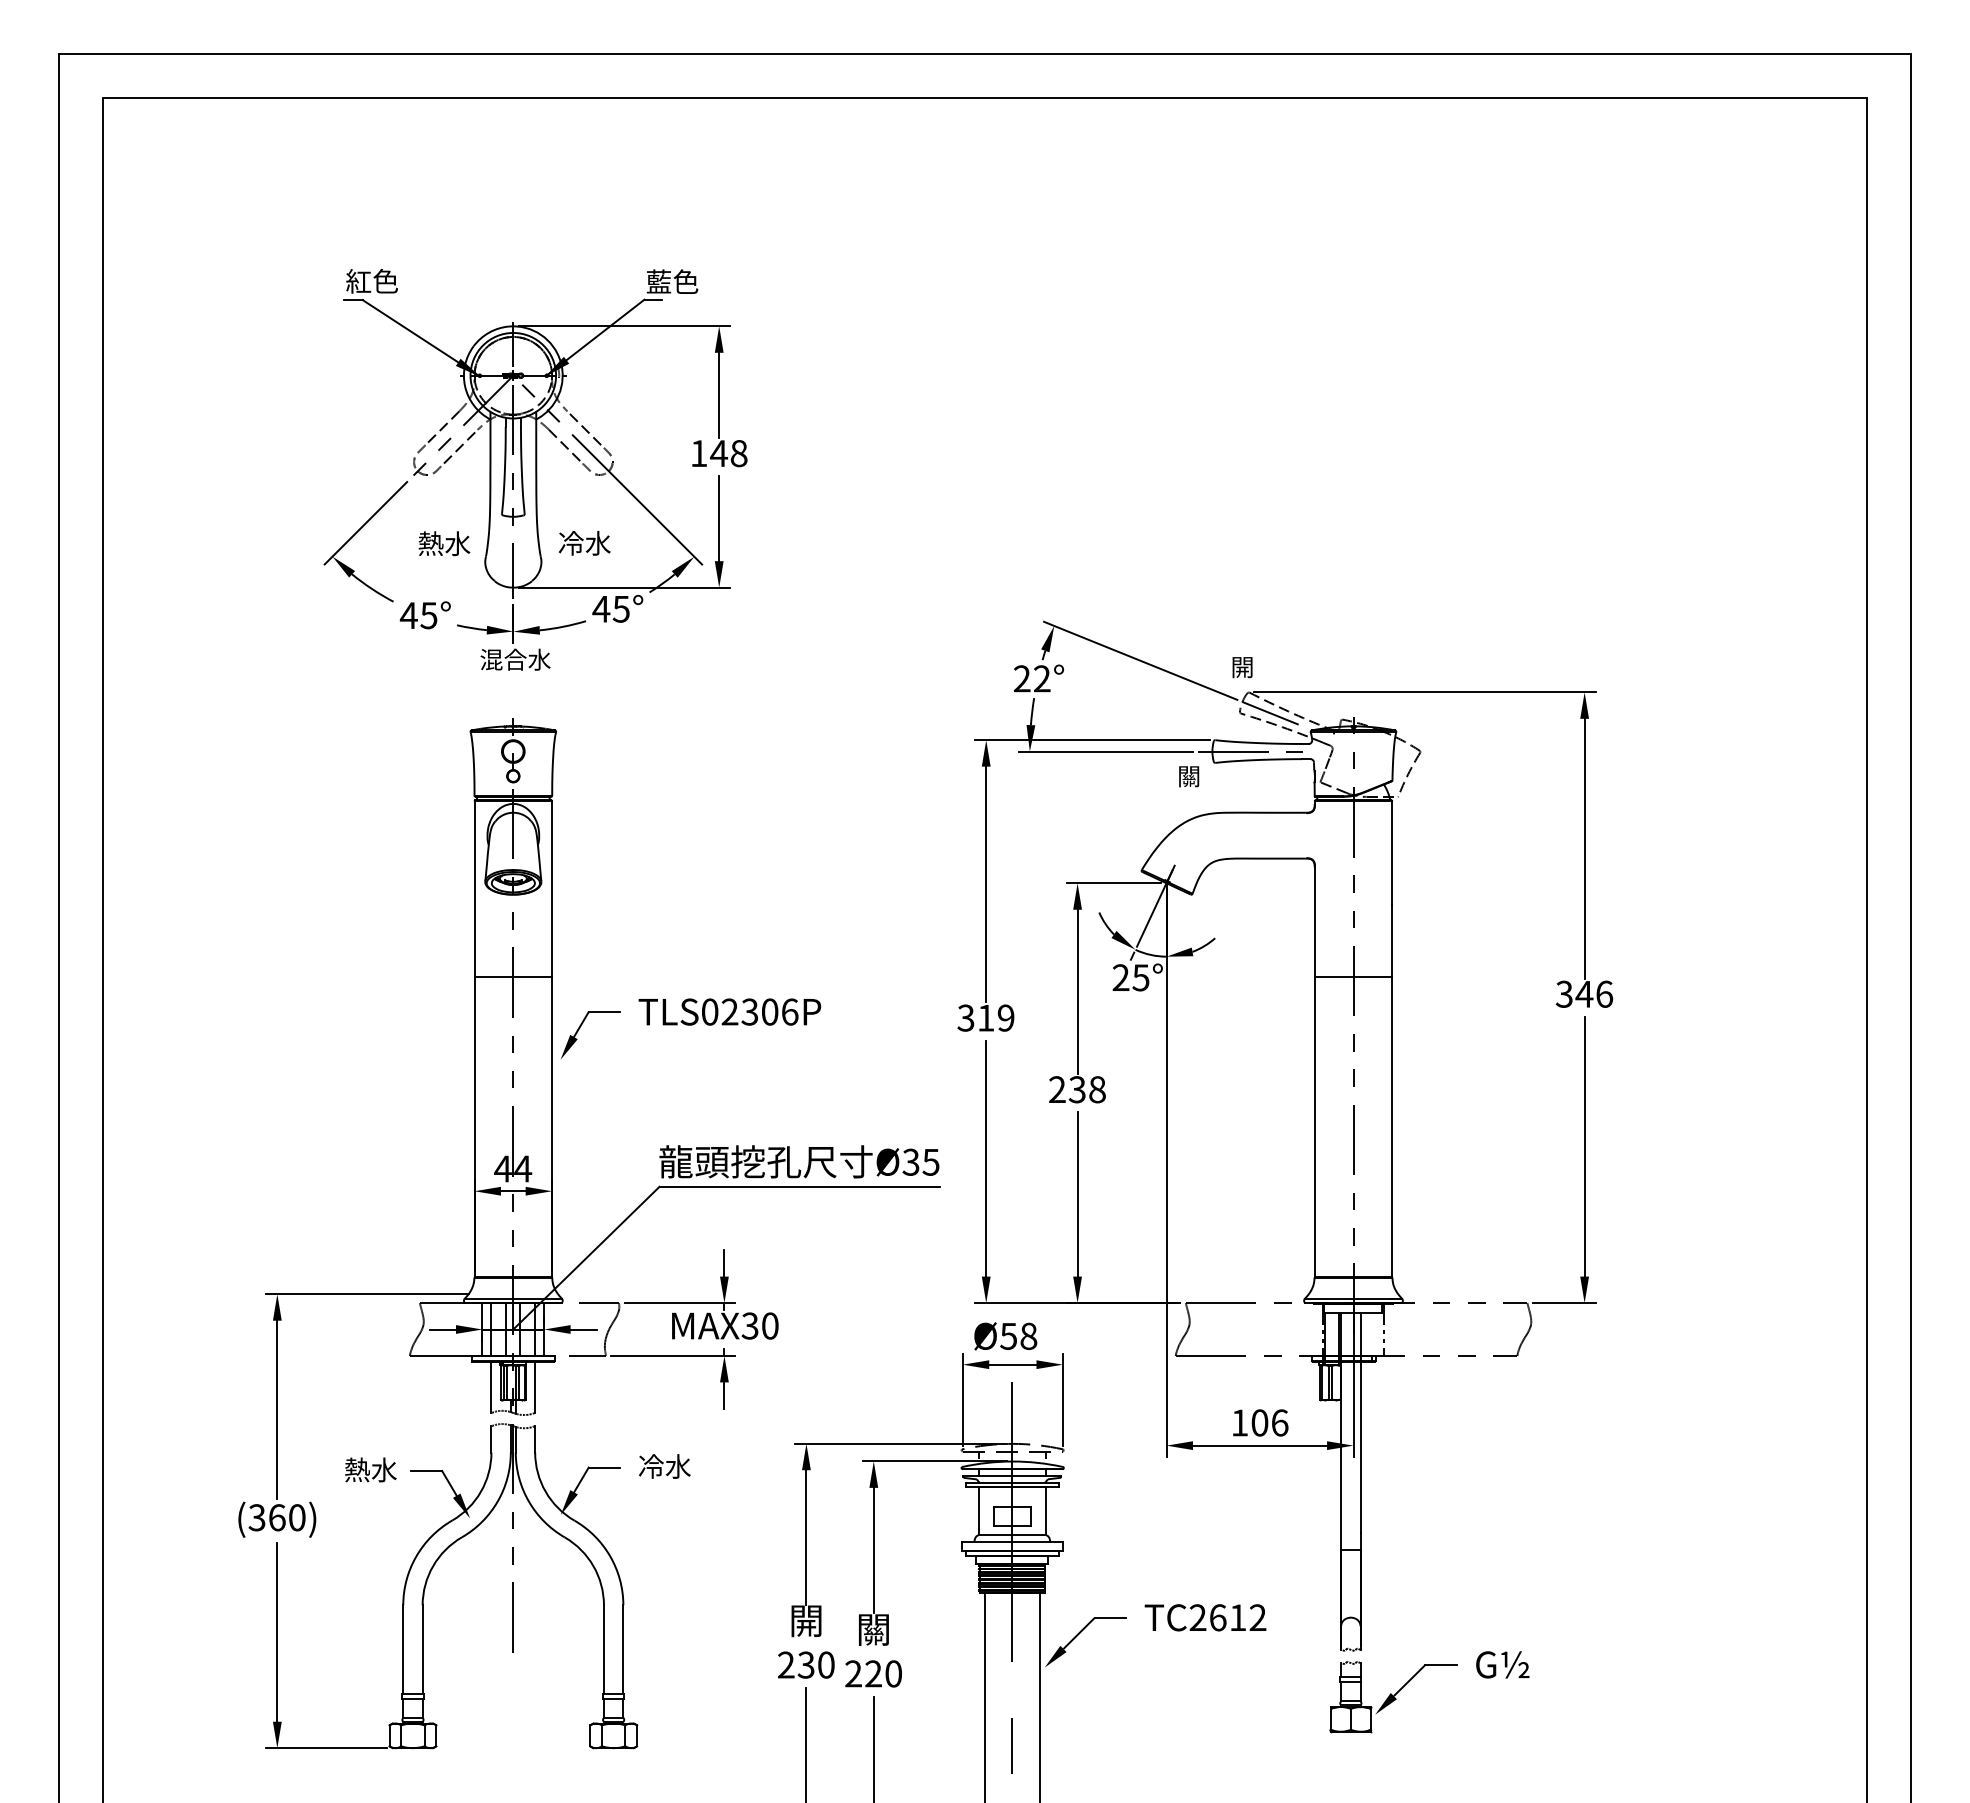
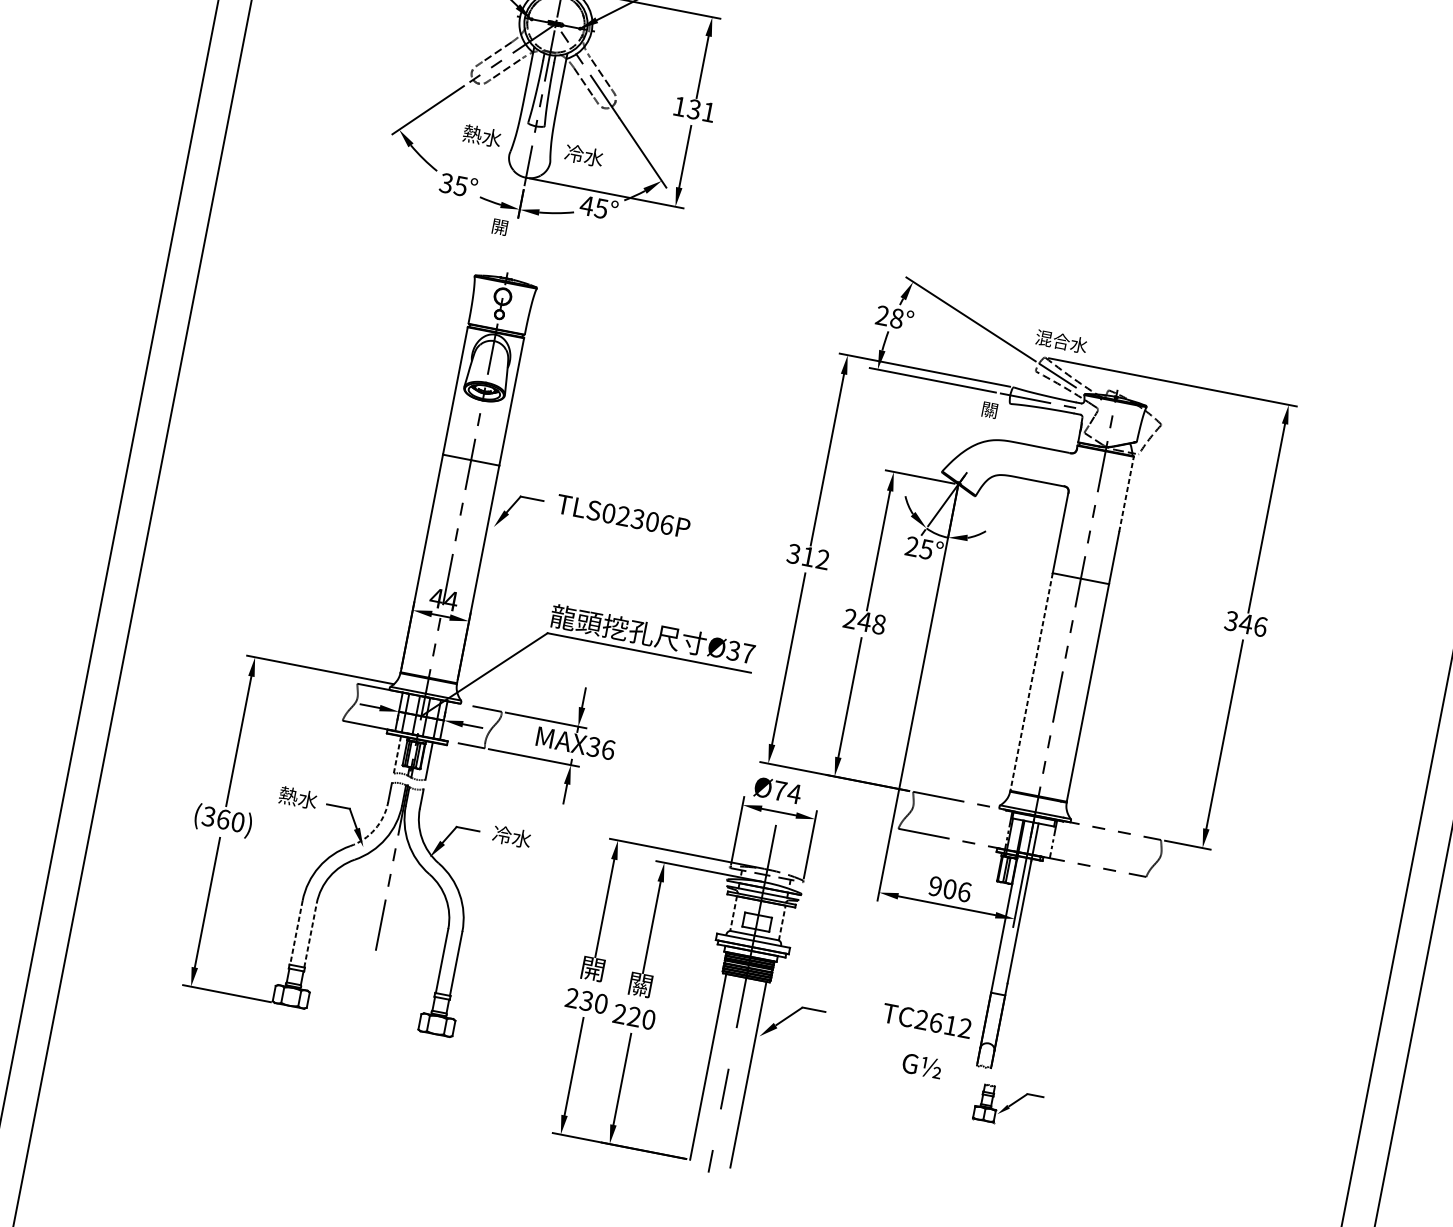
text: (728, 453) -> (701, 110), 148 -> 131
text: (408, 615) -> (446, 183), 45° -> 35°
text: (515, 659) -> (517, 230), 混合水 -> 開
text: (1266, 667) -> (1061, 341), 開 -> 混合水
text: (1042, 678) -> (897, 318), 22° -> 28°
line: (1392, 853) -> (1126, 494), solid -> dashed
text: (1005, 1018) -> (822, 559), 319 -> 312
text: (1077, 1089) -> (864, 621), 238 -> 248
line: (1314, 1126) -> (1031, 681), solid -> dashed
text: (930, 1162) -> (747, 653), 35 -> 37
text: (770, 1325) -> (608, 749), MAX30 -> MAX36
text: (1018, 1335) -> (787, 791), Ø58 -> Ø74
line: (491, 1387) -> (397, 755), solid -> dashed
text: (1239, 1422) -> (935, 886), 106 -> 906
arc: (480, 1491) -> (374, 829), solid -> dashed
line: (978, 1511) -> (733, 913), solid -> dashed
line: (1045, 1511) -> (781, 923), solid -> dashed
text: (1205, 1617) -> (927, 1020), moved
line: (422, 1648) -> (310, 934), solid -> dashed
line: (403, 1649) -> (296, 932), solid -> dashed
text: (1502, 1664) -> (922, 1065), moved
part: (1393, 1697) -> (1008, 1107), size x0.7

